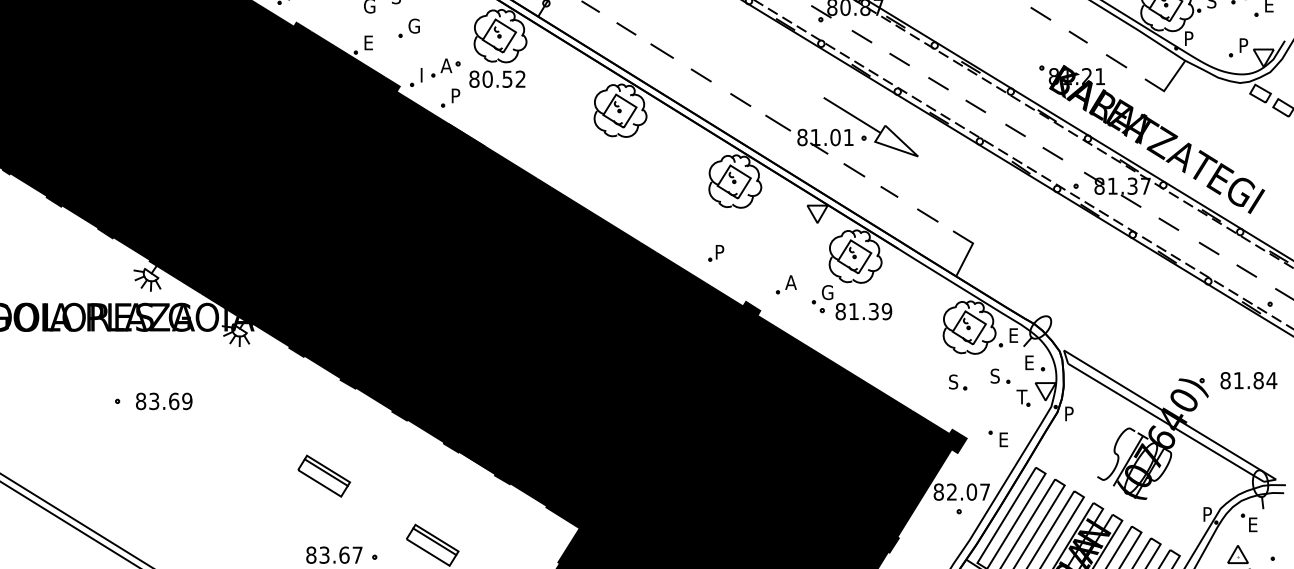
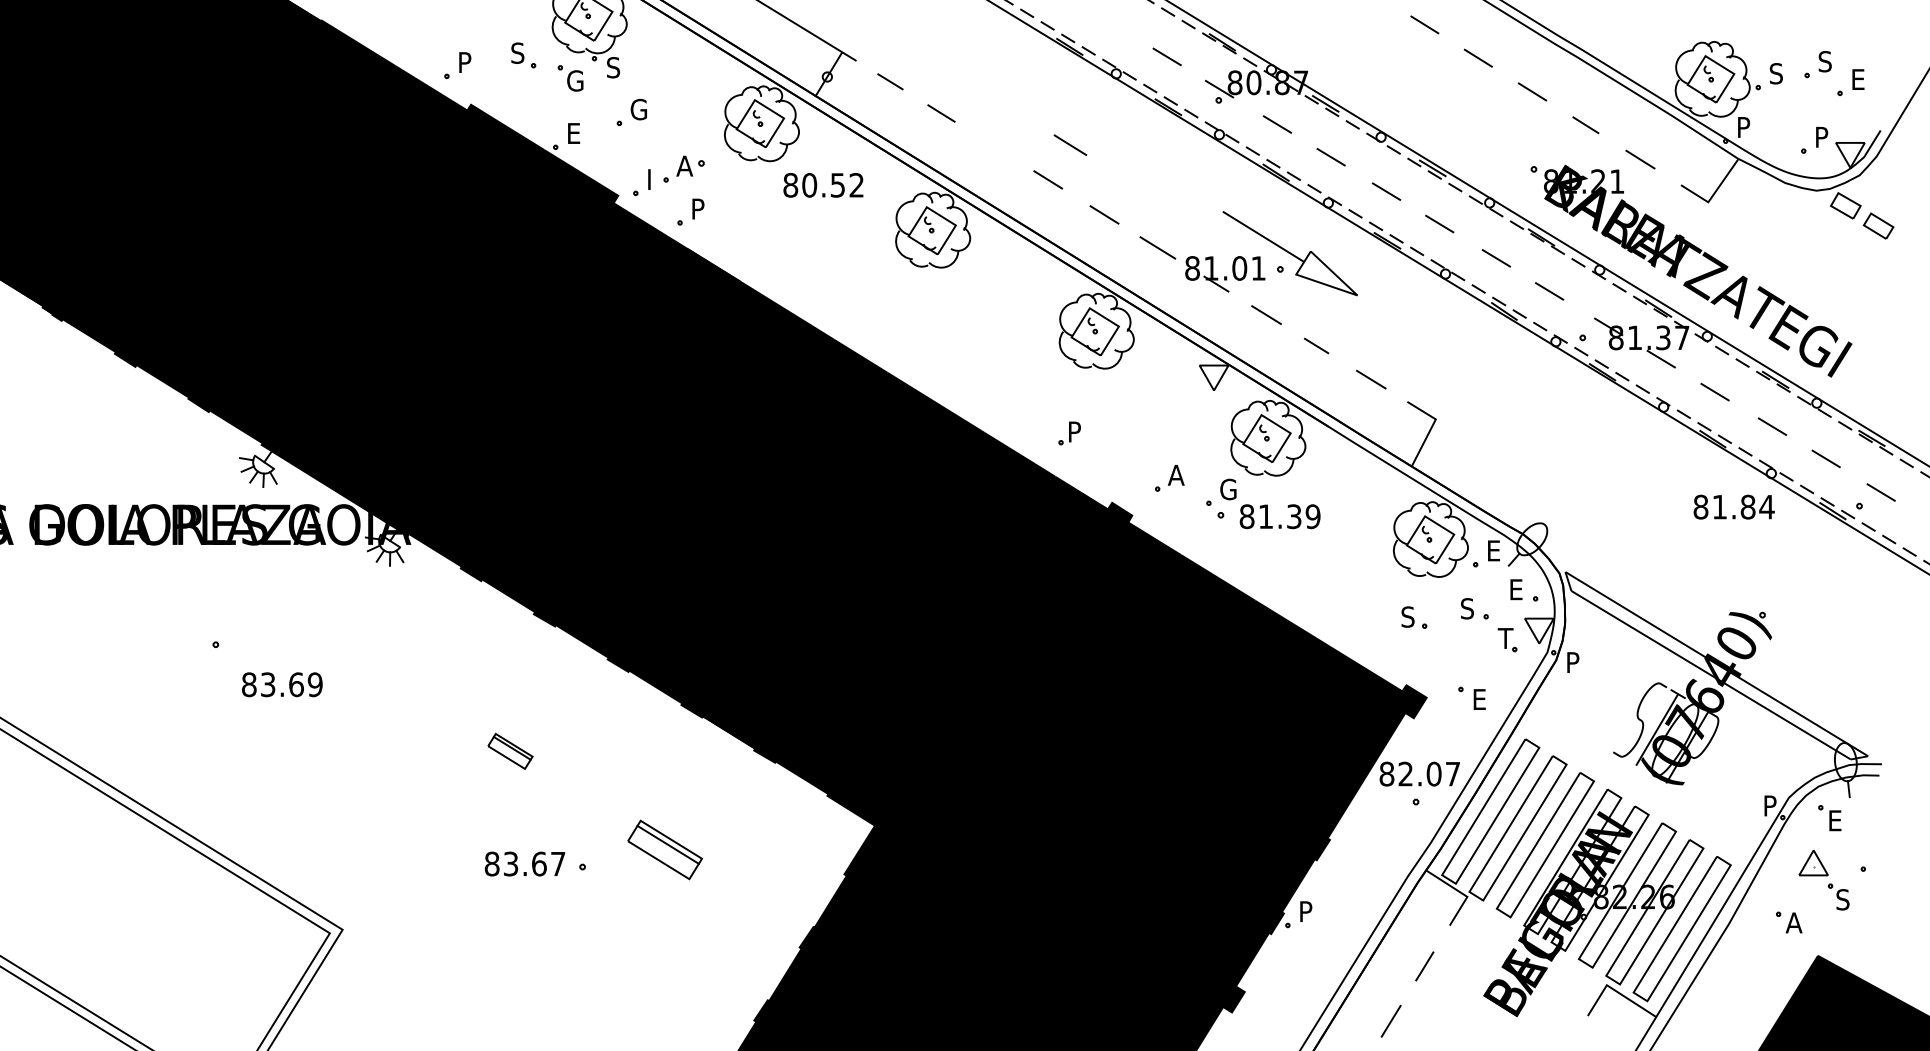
line: (662, 50) -> (1070, 144), moved
text: (497, 79) -> (823, 185), moved
text: (1248, 380) -> (1733, 506), moved
text: (164, 401) -> (282, 684), moved
part: (324, 476) -> (510, 751), size x0.6

